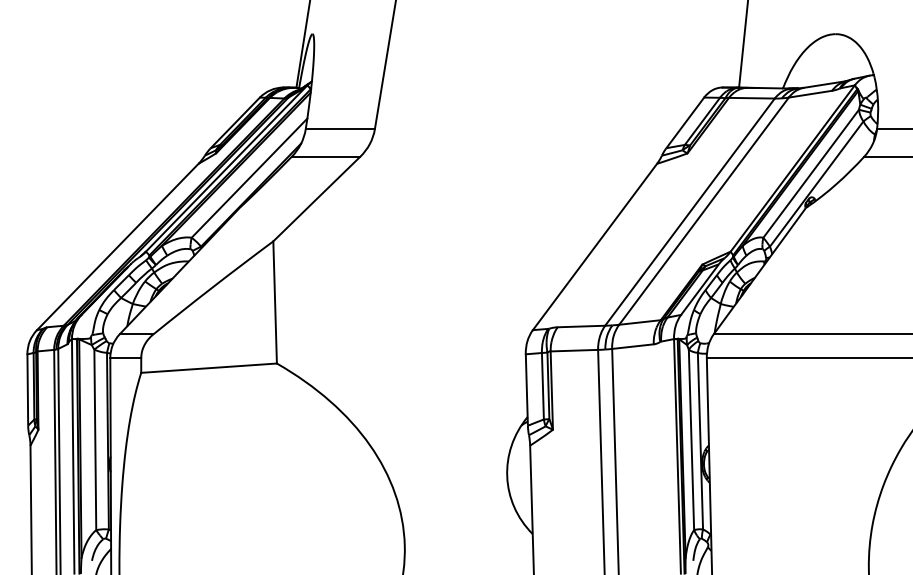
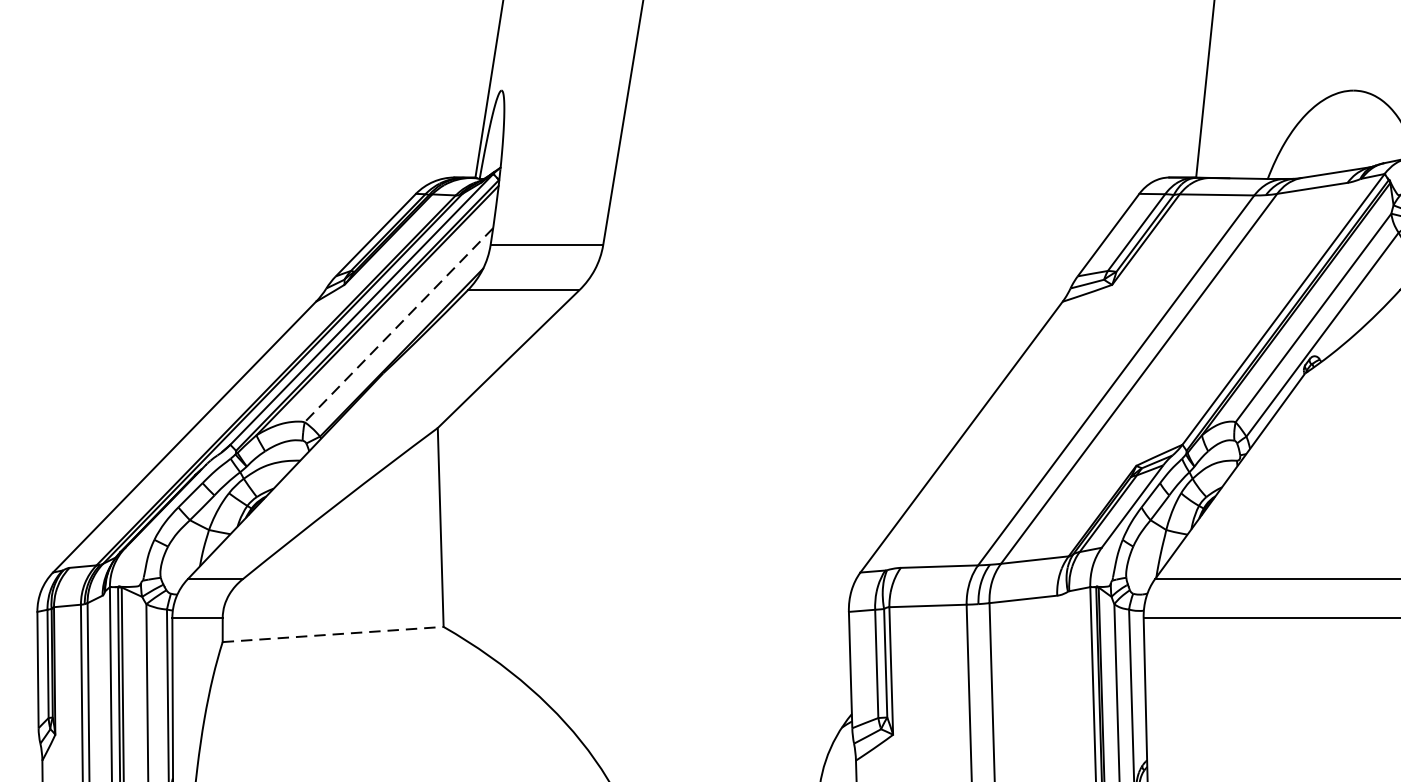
line: (249, 178) -> (398, 325), solid -> dashed
line: (209, 368) -> (333, 635), solid -> dashed

